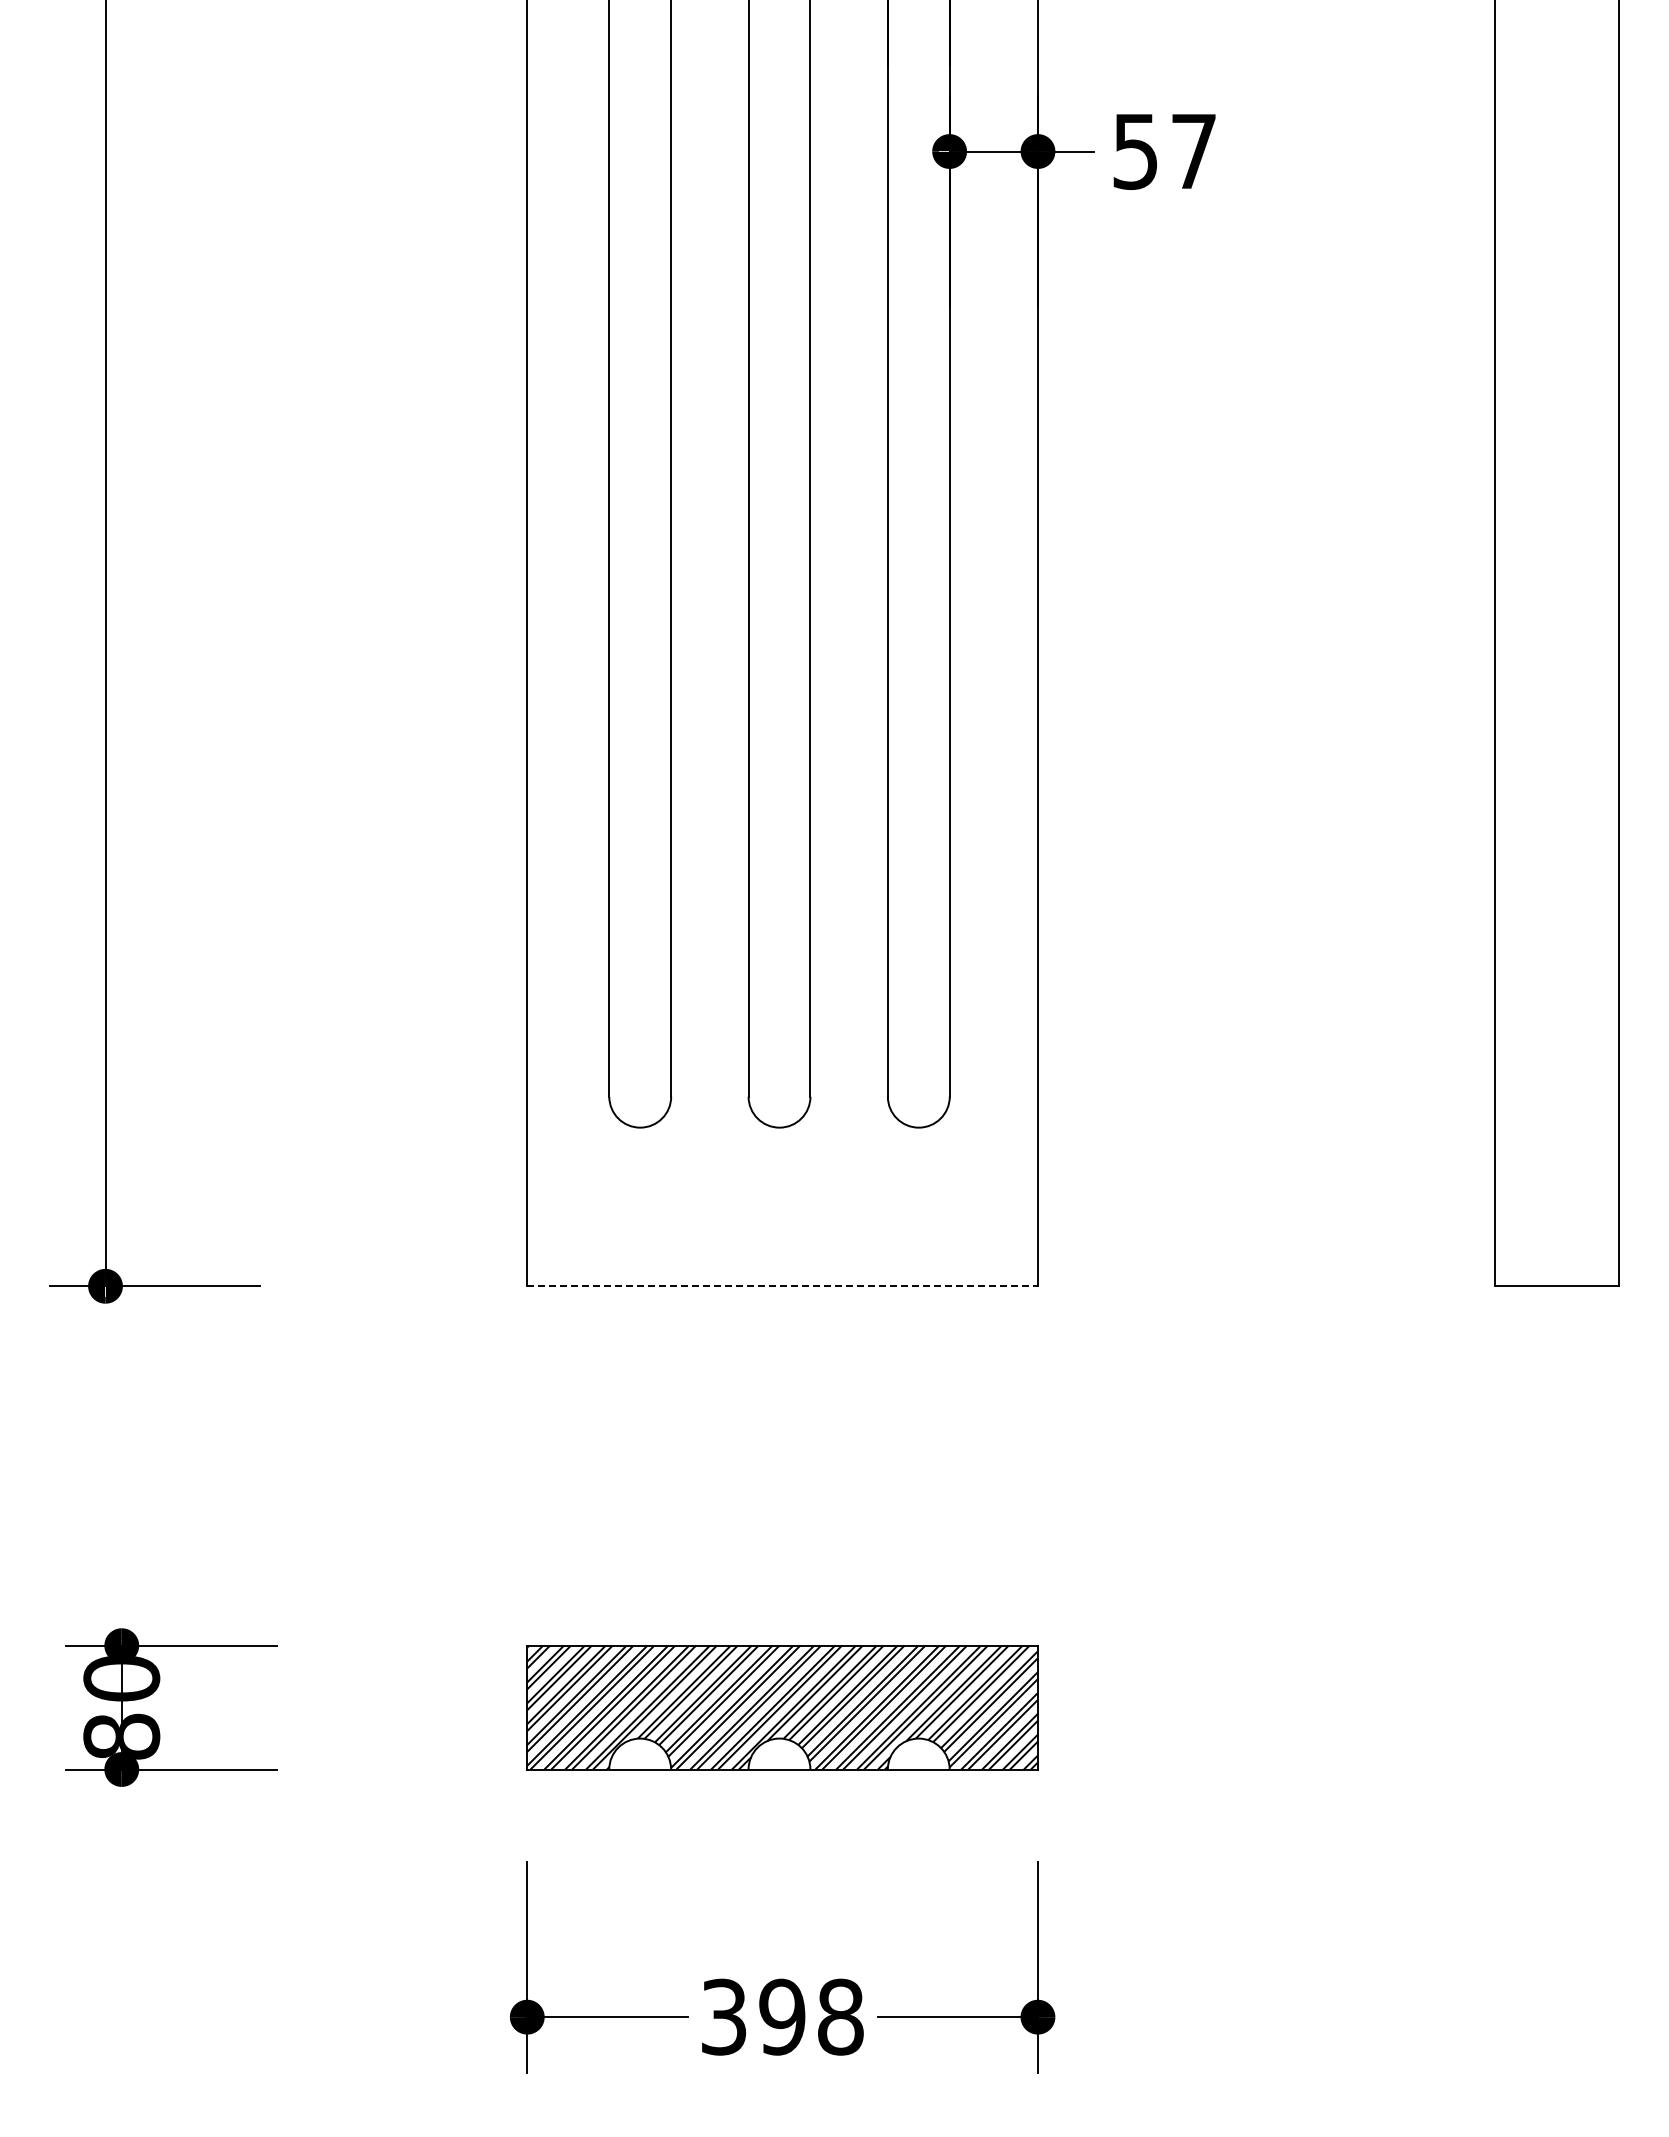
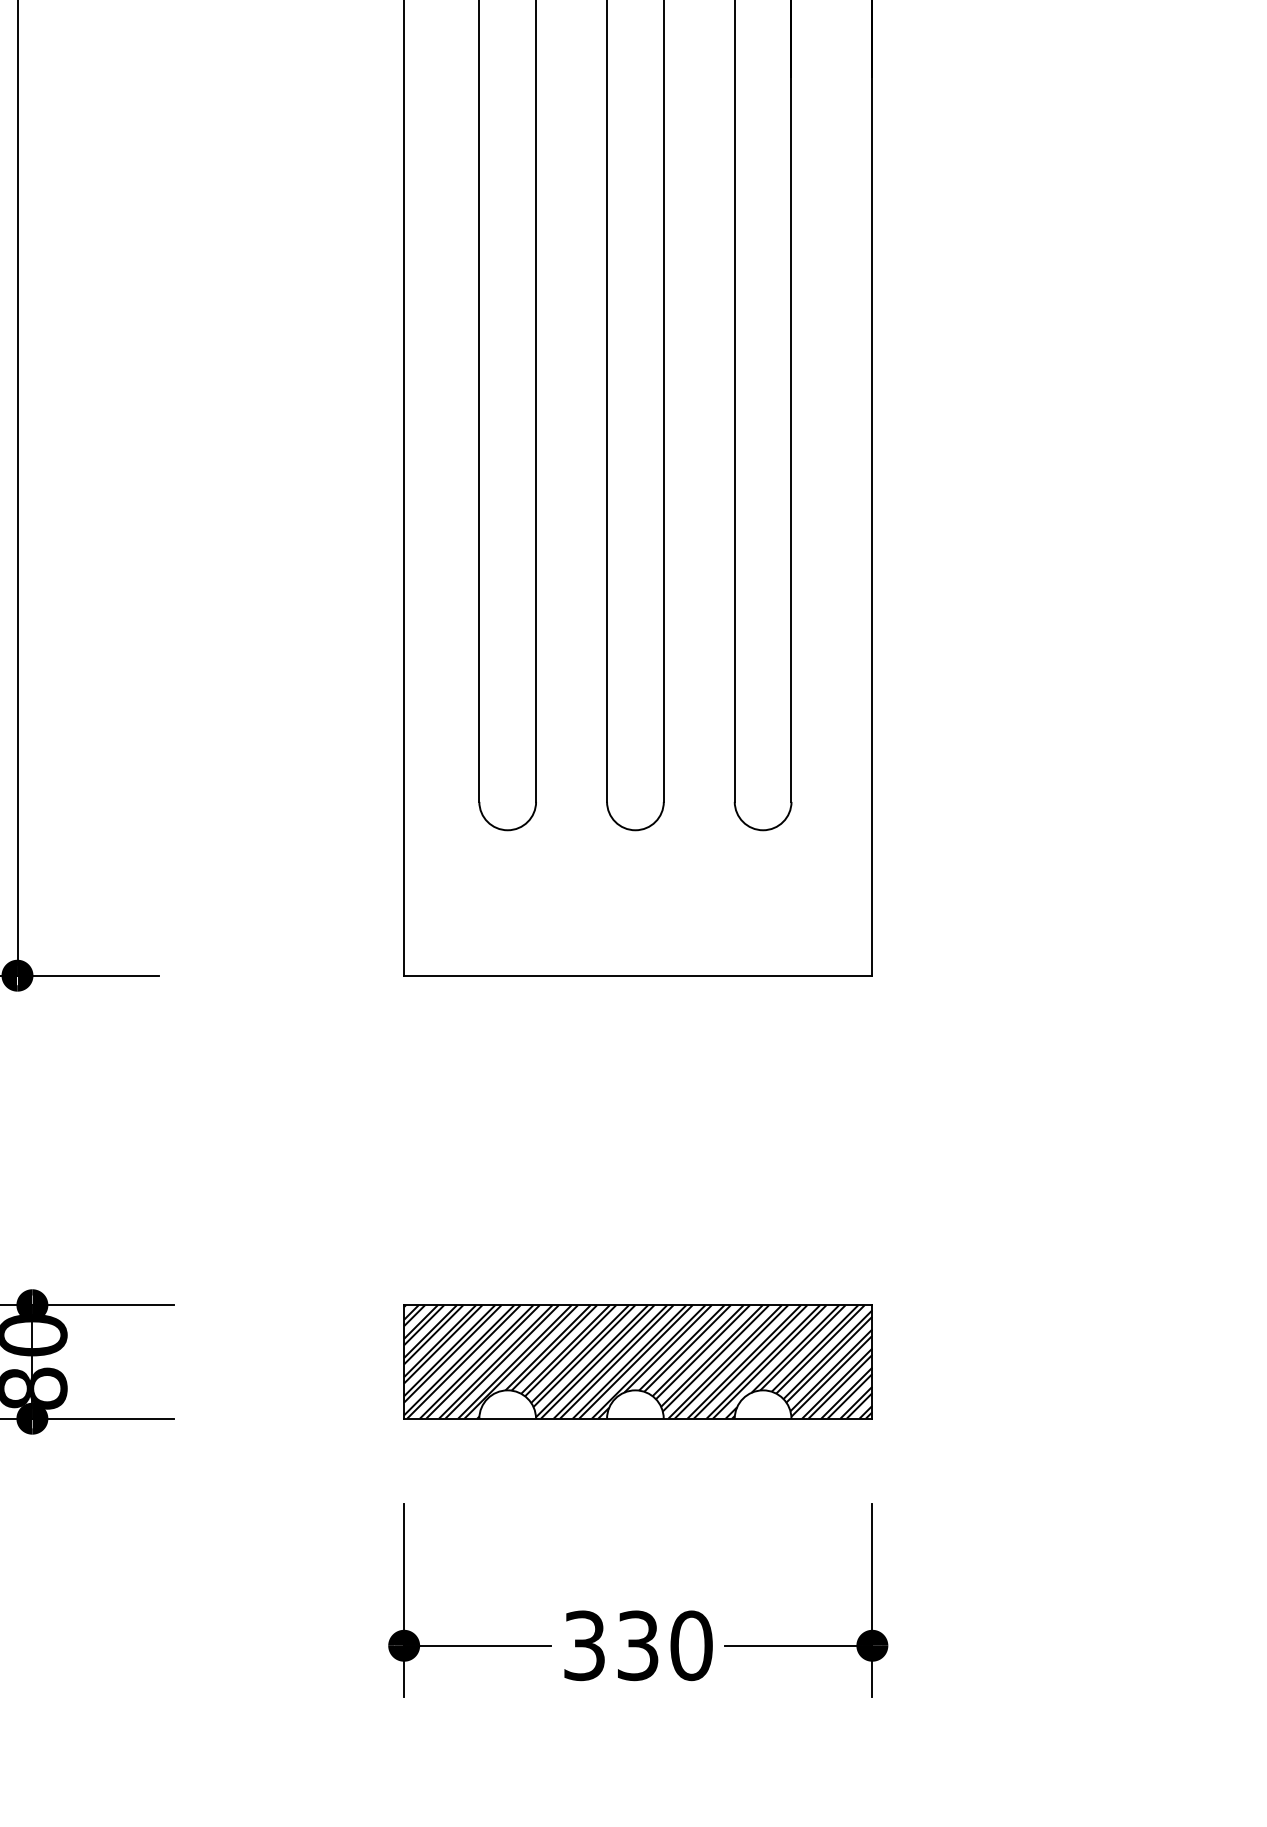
line: (783, 1286) -> (639, 975), dashed -> solid
text: (811, 2016) -> (664, 1645), 398 -> 330

